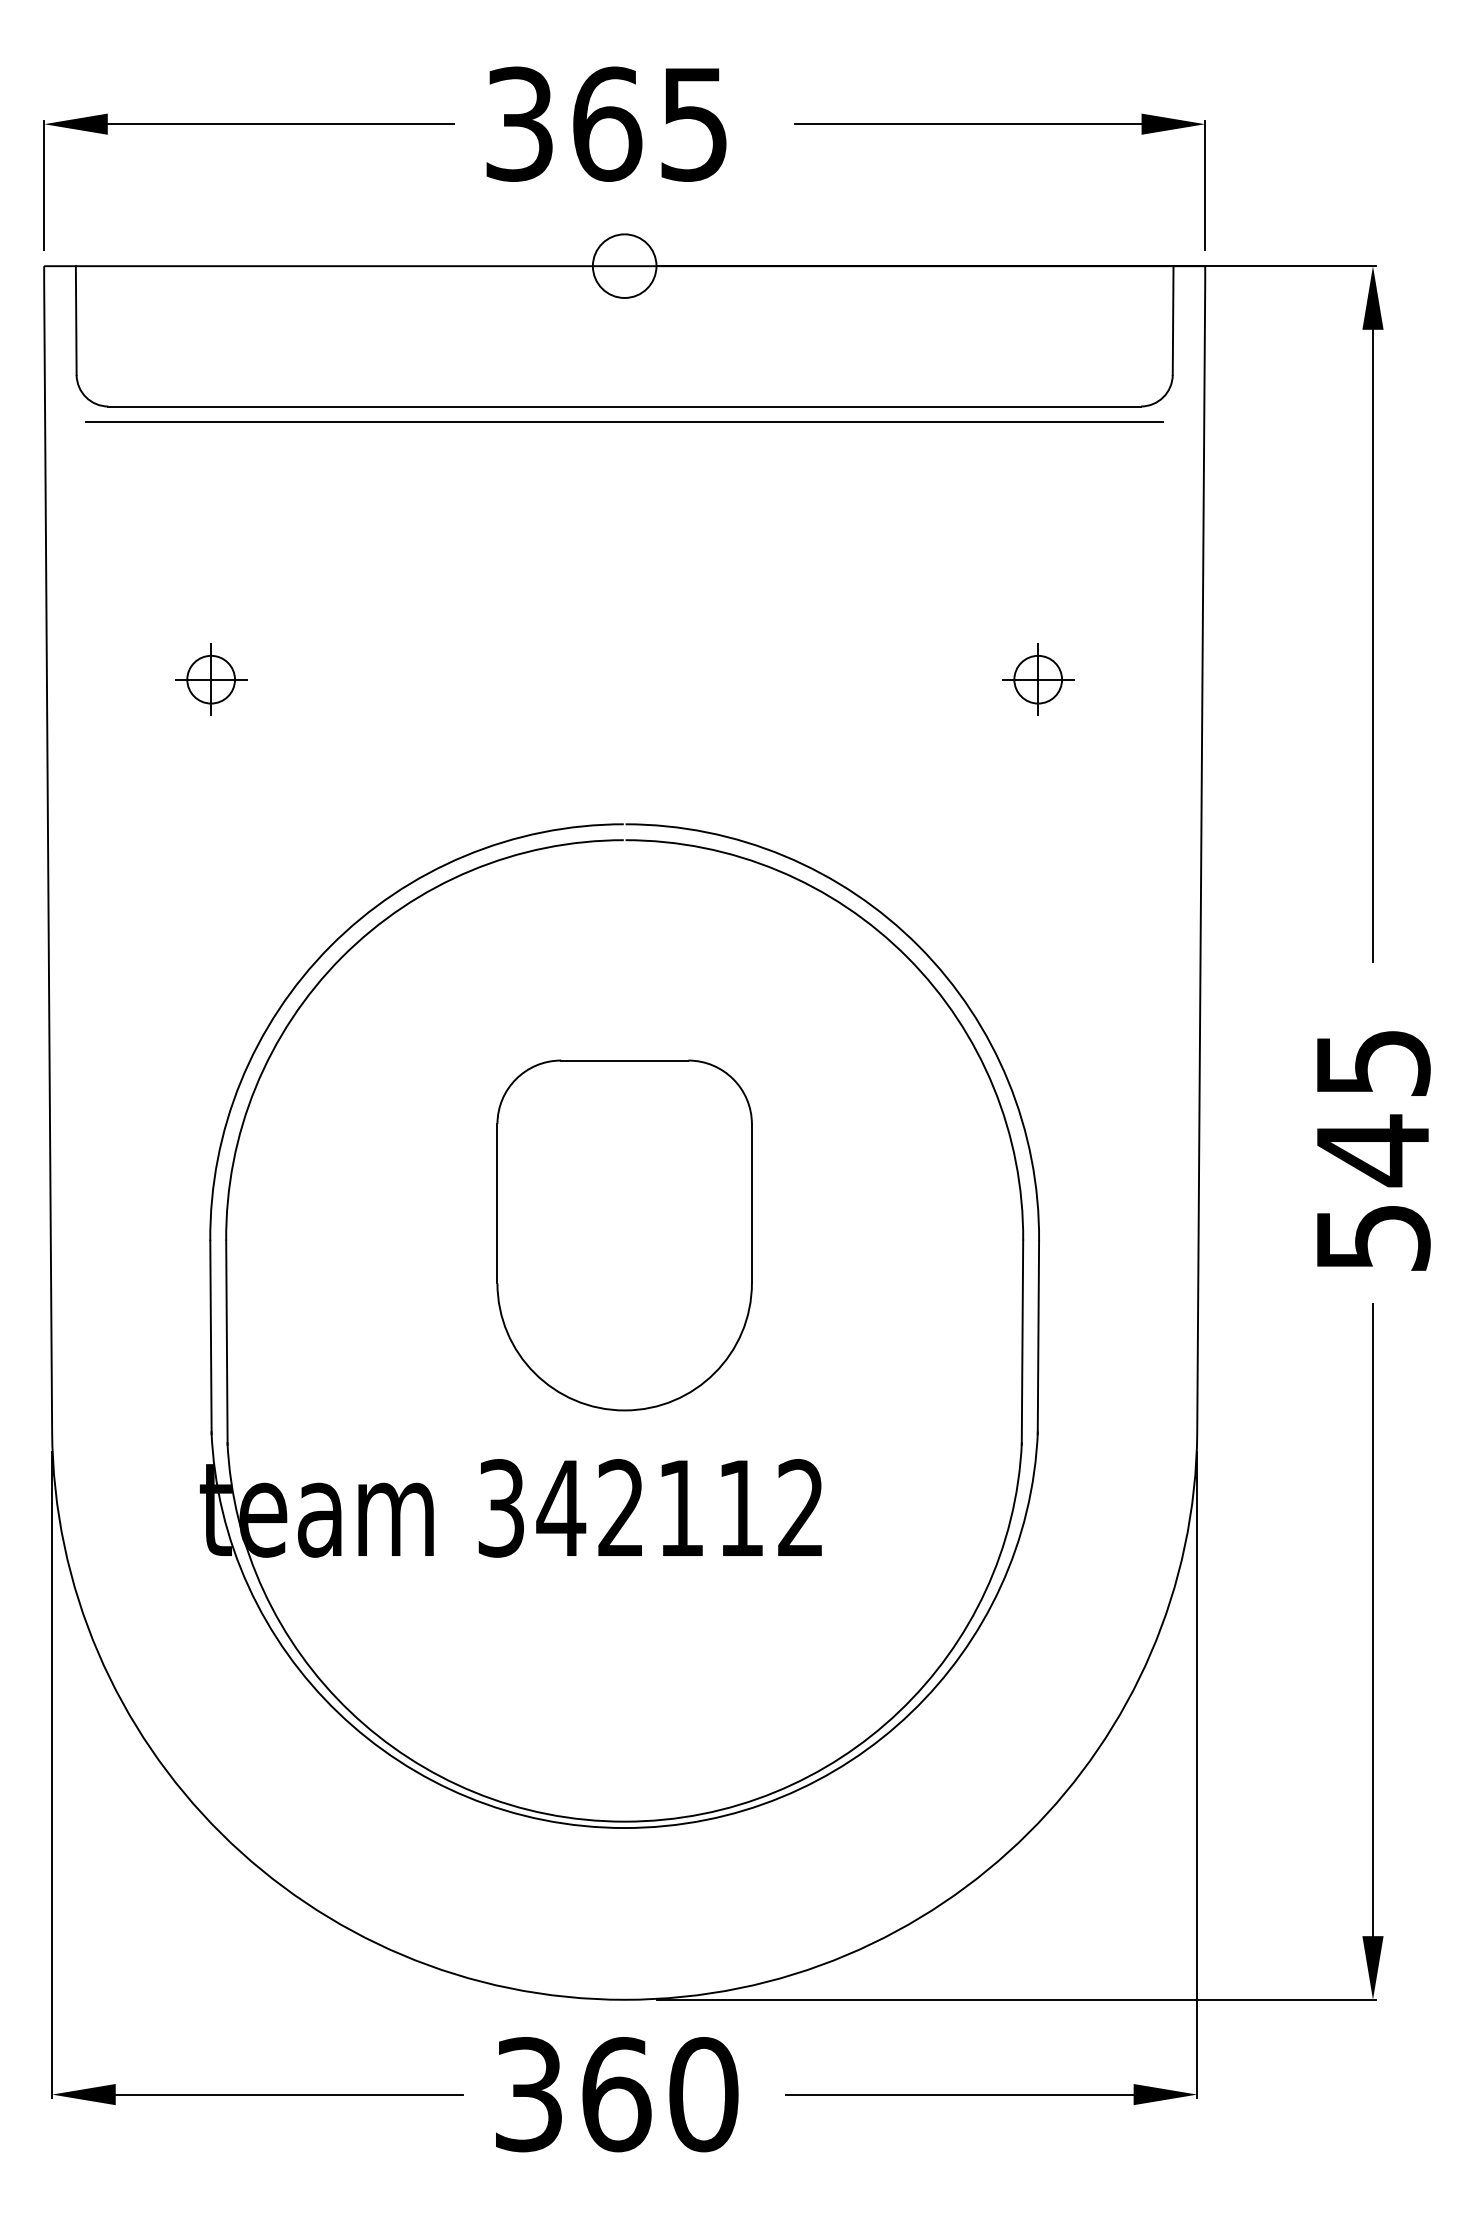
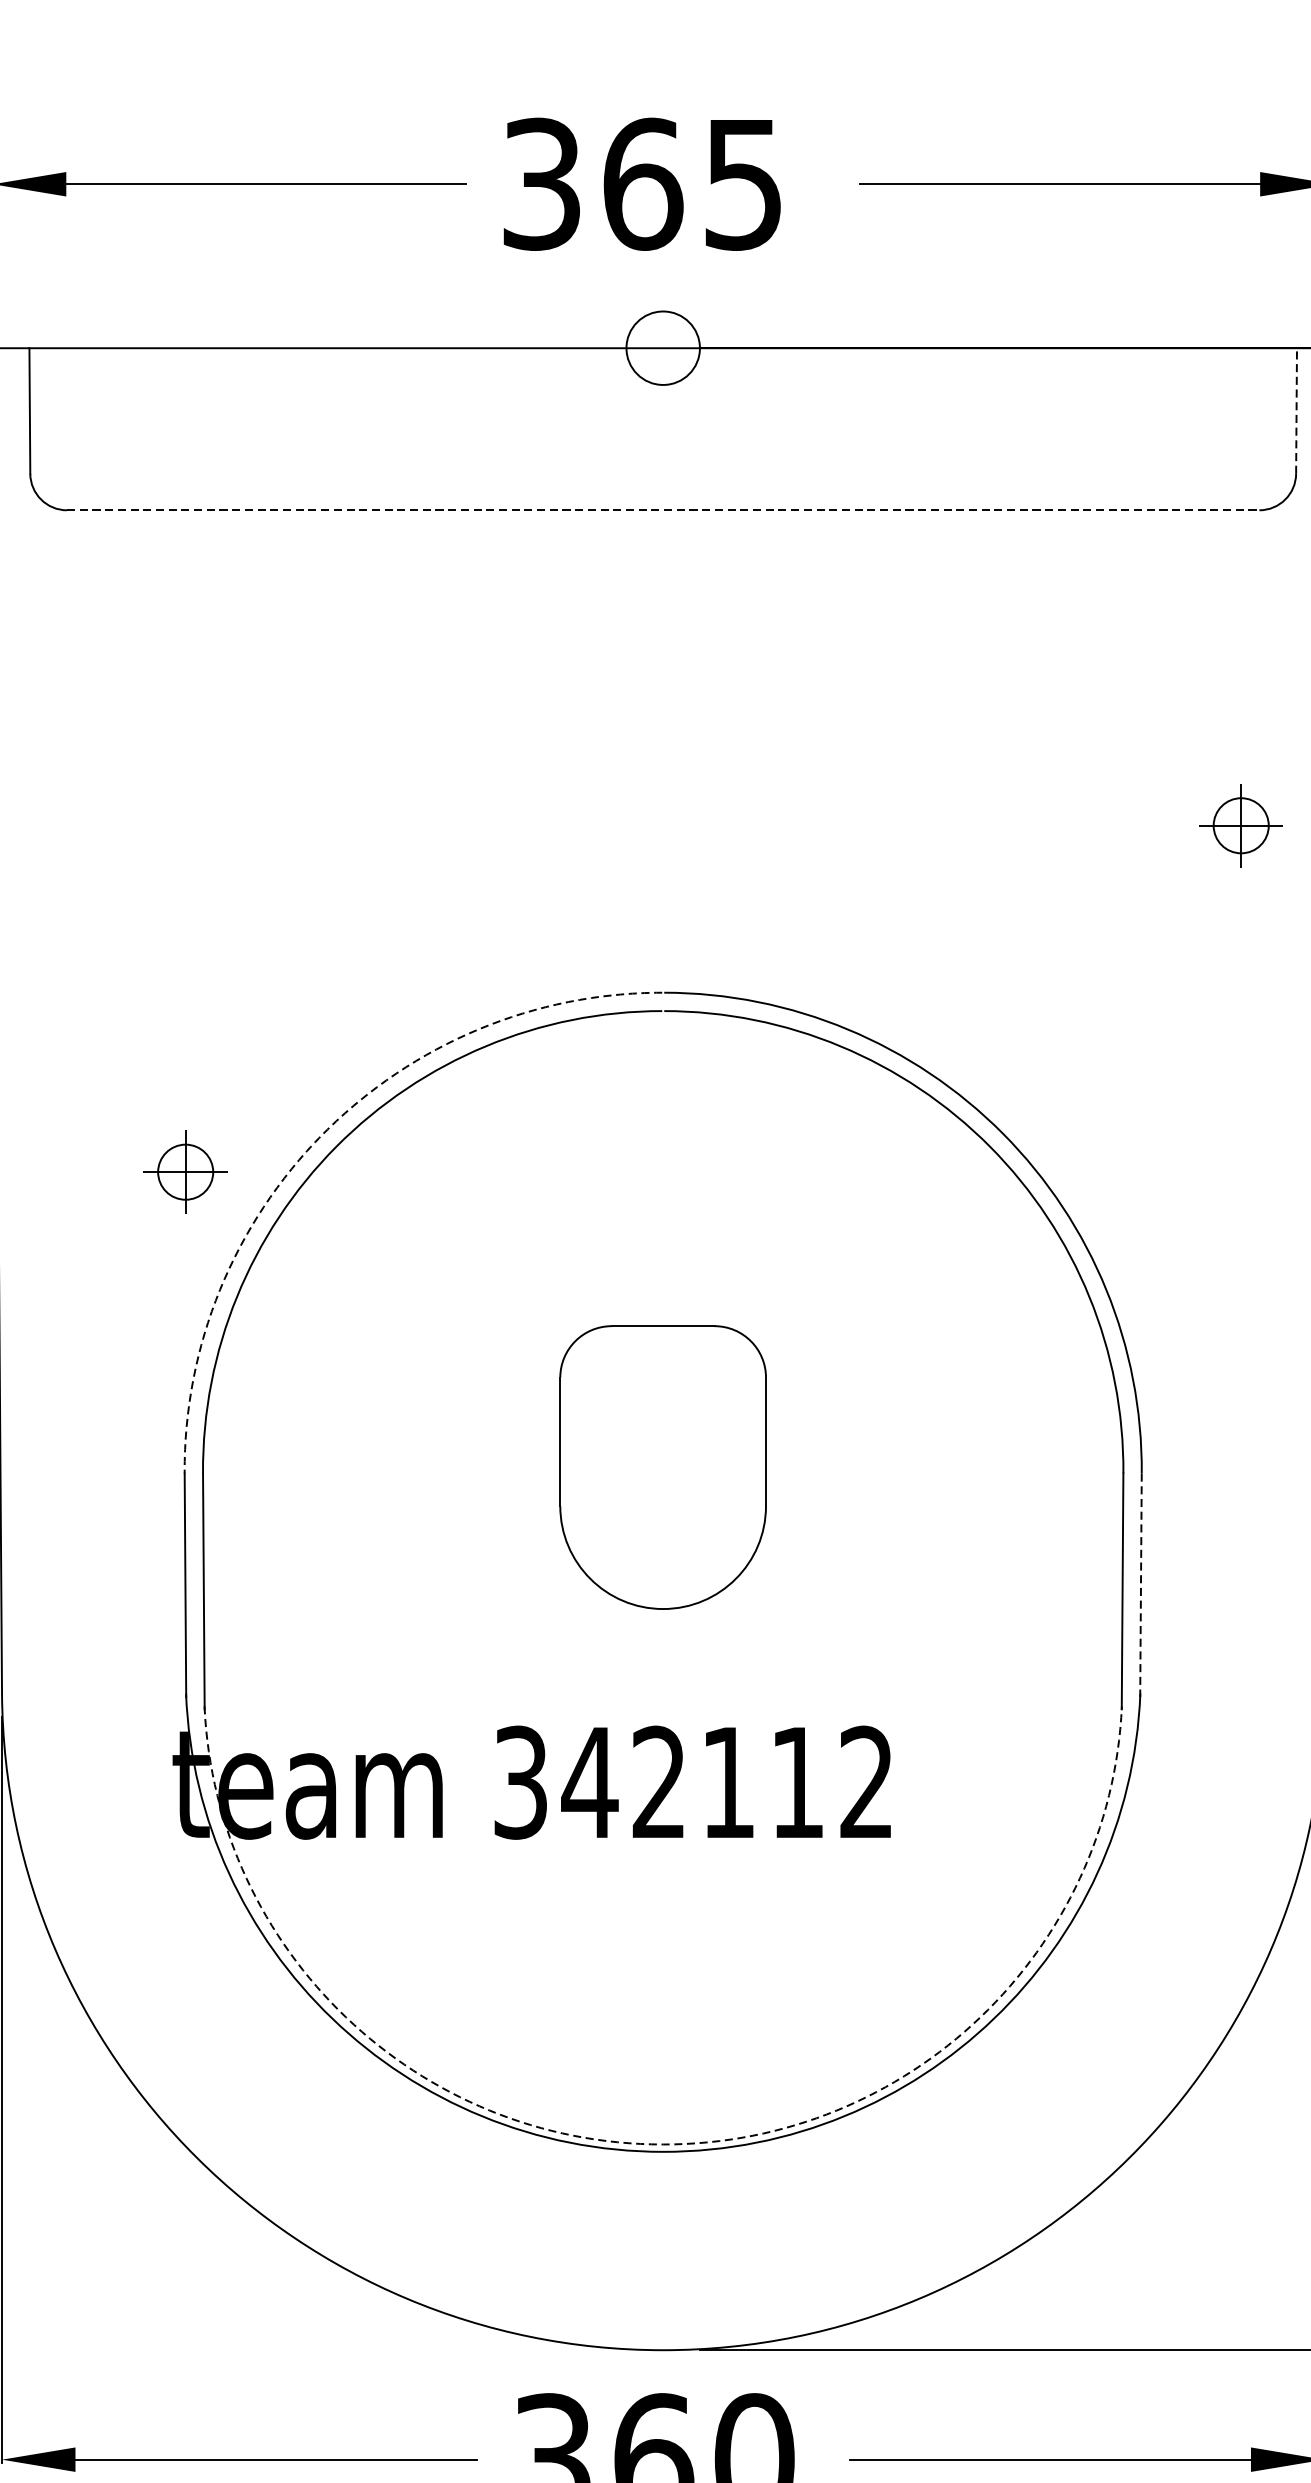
line: (1173, 320) -> (1296, 410), solid -> dashed
line: (625, 406) -> (664, 510), solid -> dashed
line: (624, 422) -> (662, 528), removed
part: (211, 679) -> (186, 1171), moved
part: (1038, 679) -> (1241, 825), moved
arc: (330, 946) -> (323, 1133), solid -> dashed
part: (624, 1235) -> (662, 1467), size x0.7
line: (1038, 1337) -> (1141, 1585), solid -> dashed
arc: (624, 1821) -> (662, 2144), solid -> dashed

